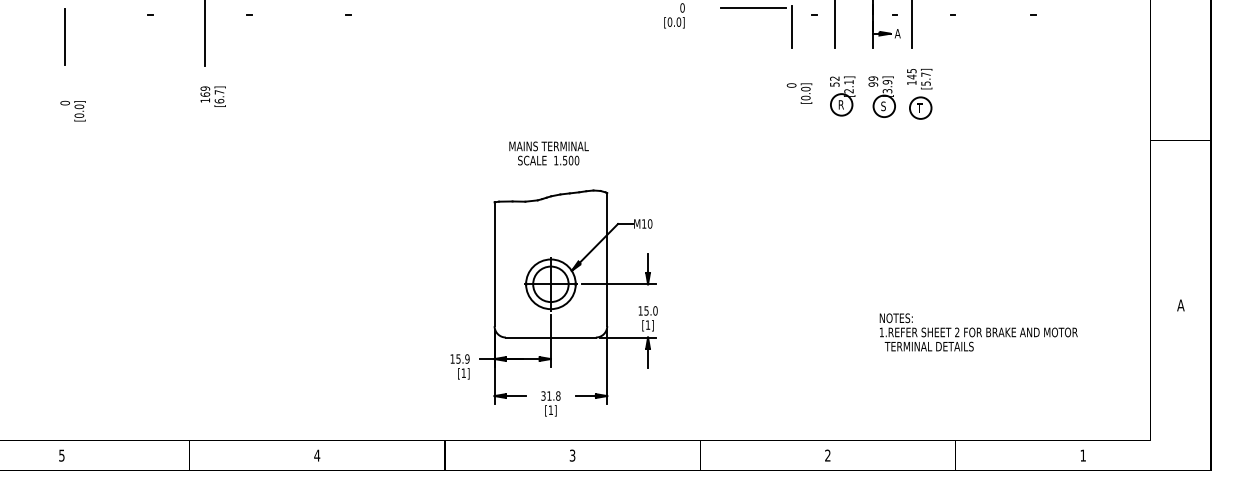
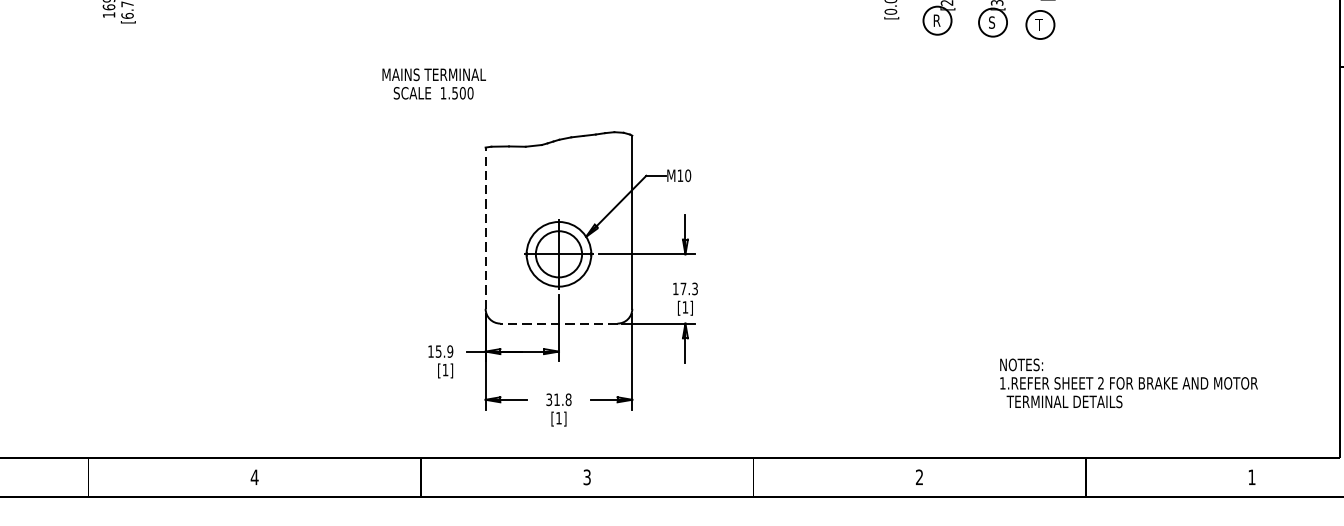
text: (548, 153) -> (433, 84), moved
line: (494, 264) -> (485, 228), solid -> dashed
text: (650, 310) -> (688, 288), 15.0 -> 17.3
text: (978, 332) -> (1128, 383), moved
line: (550, 337) -> (558, 323), solid -> dashed

